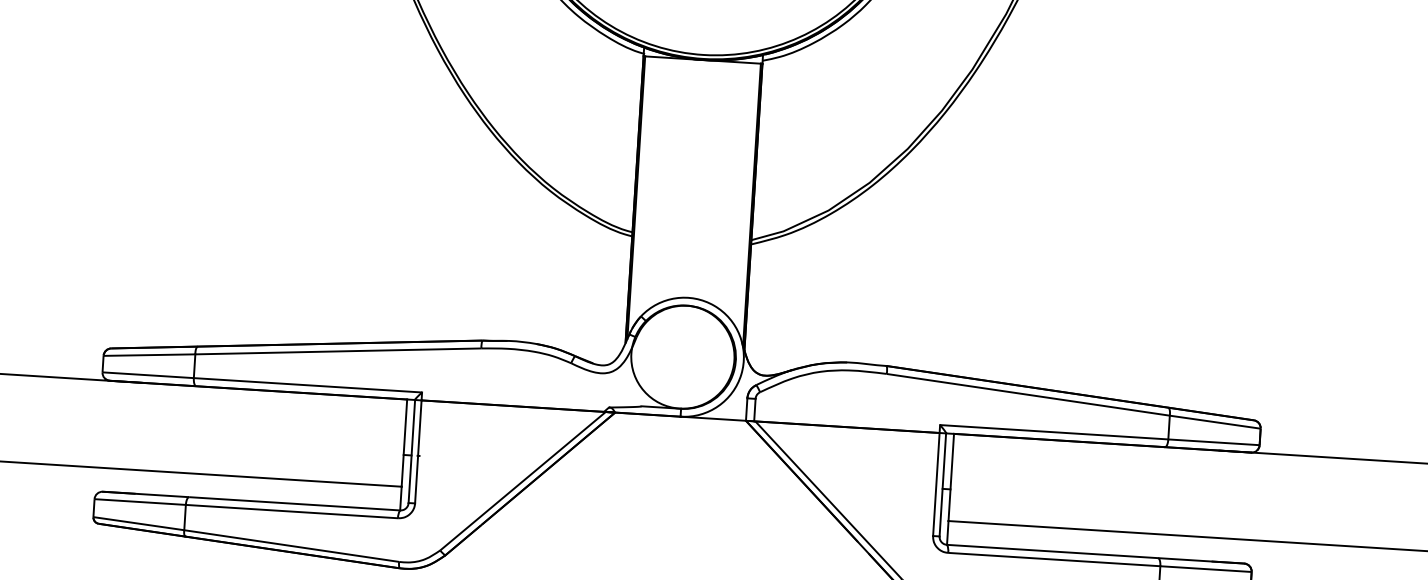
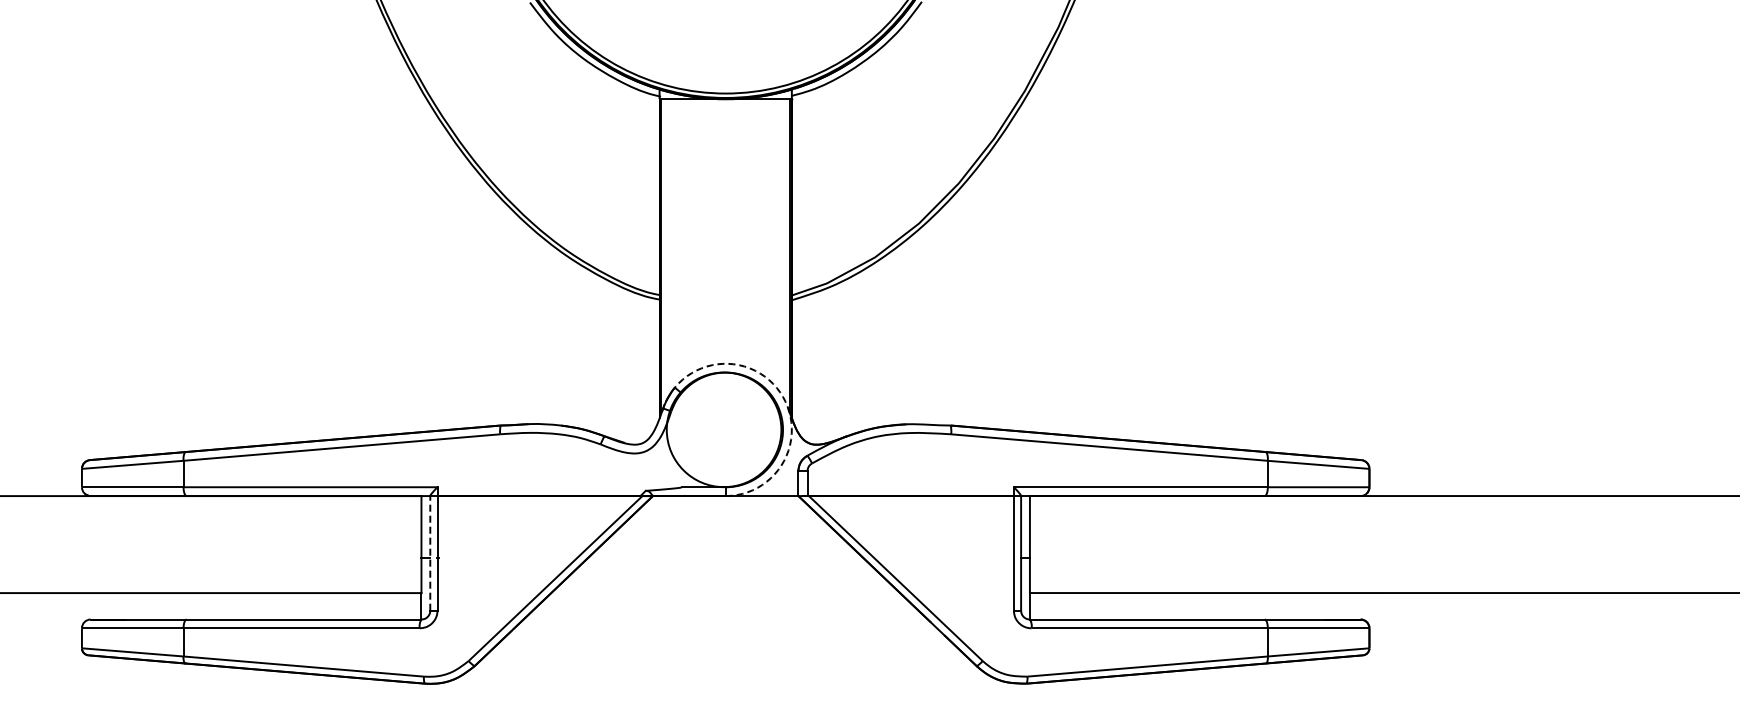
arc: (739, 335) -> (785, 401), solid -> dashed
line: (412, 450) -> (430, 552), solid -> dashed

